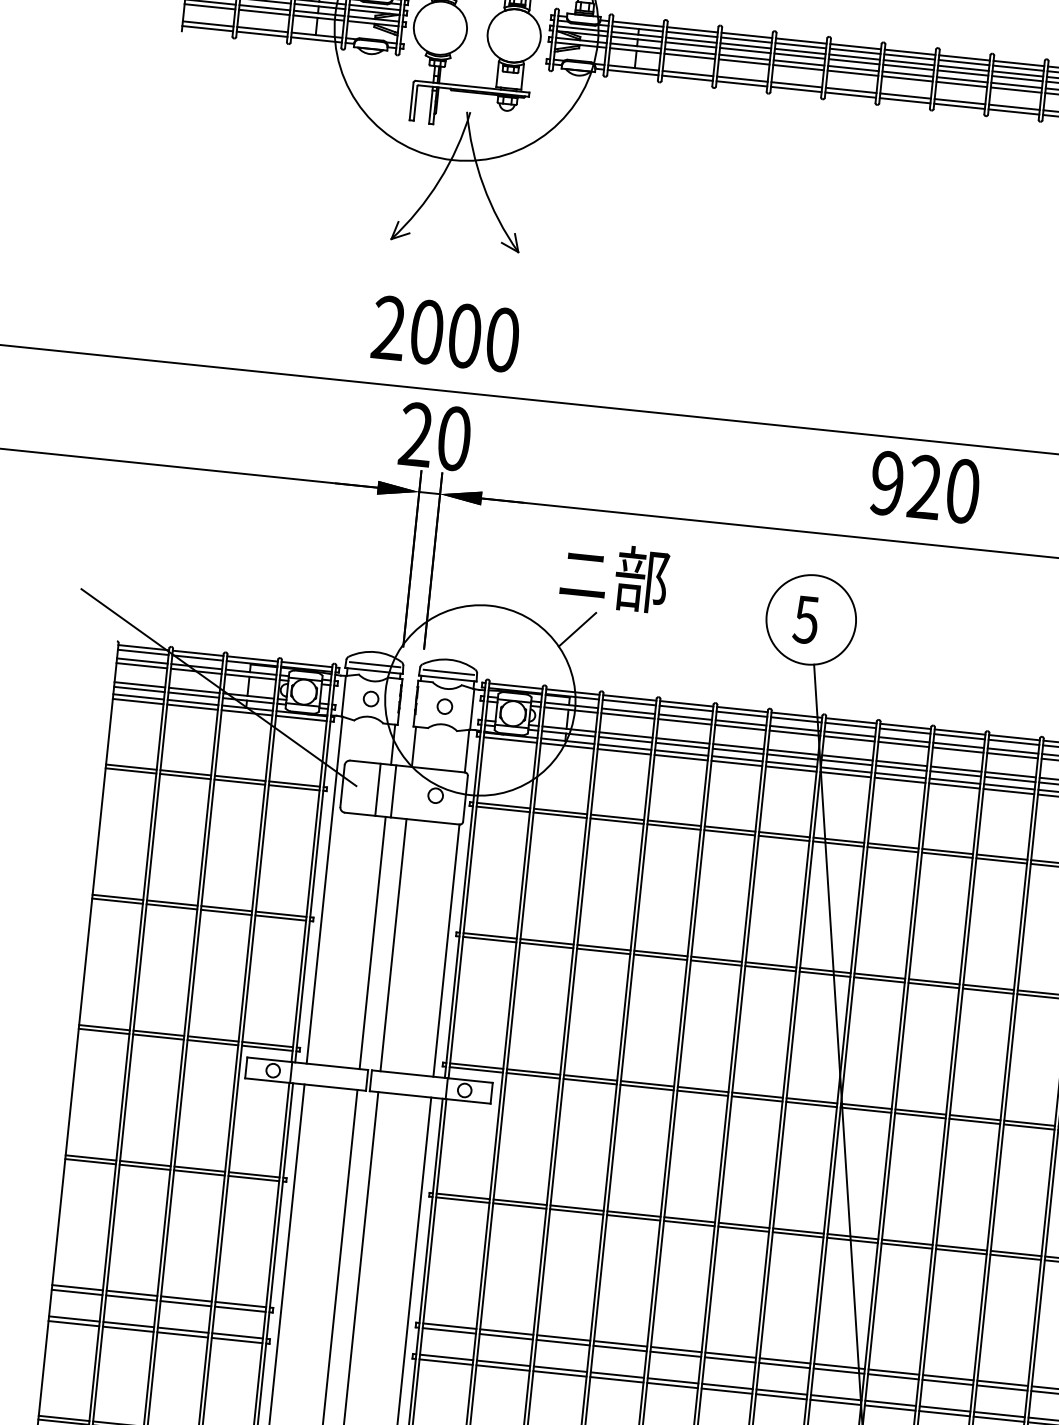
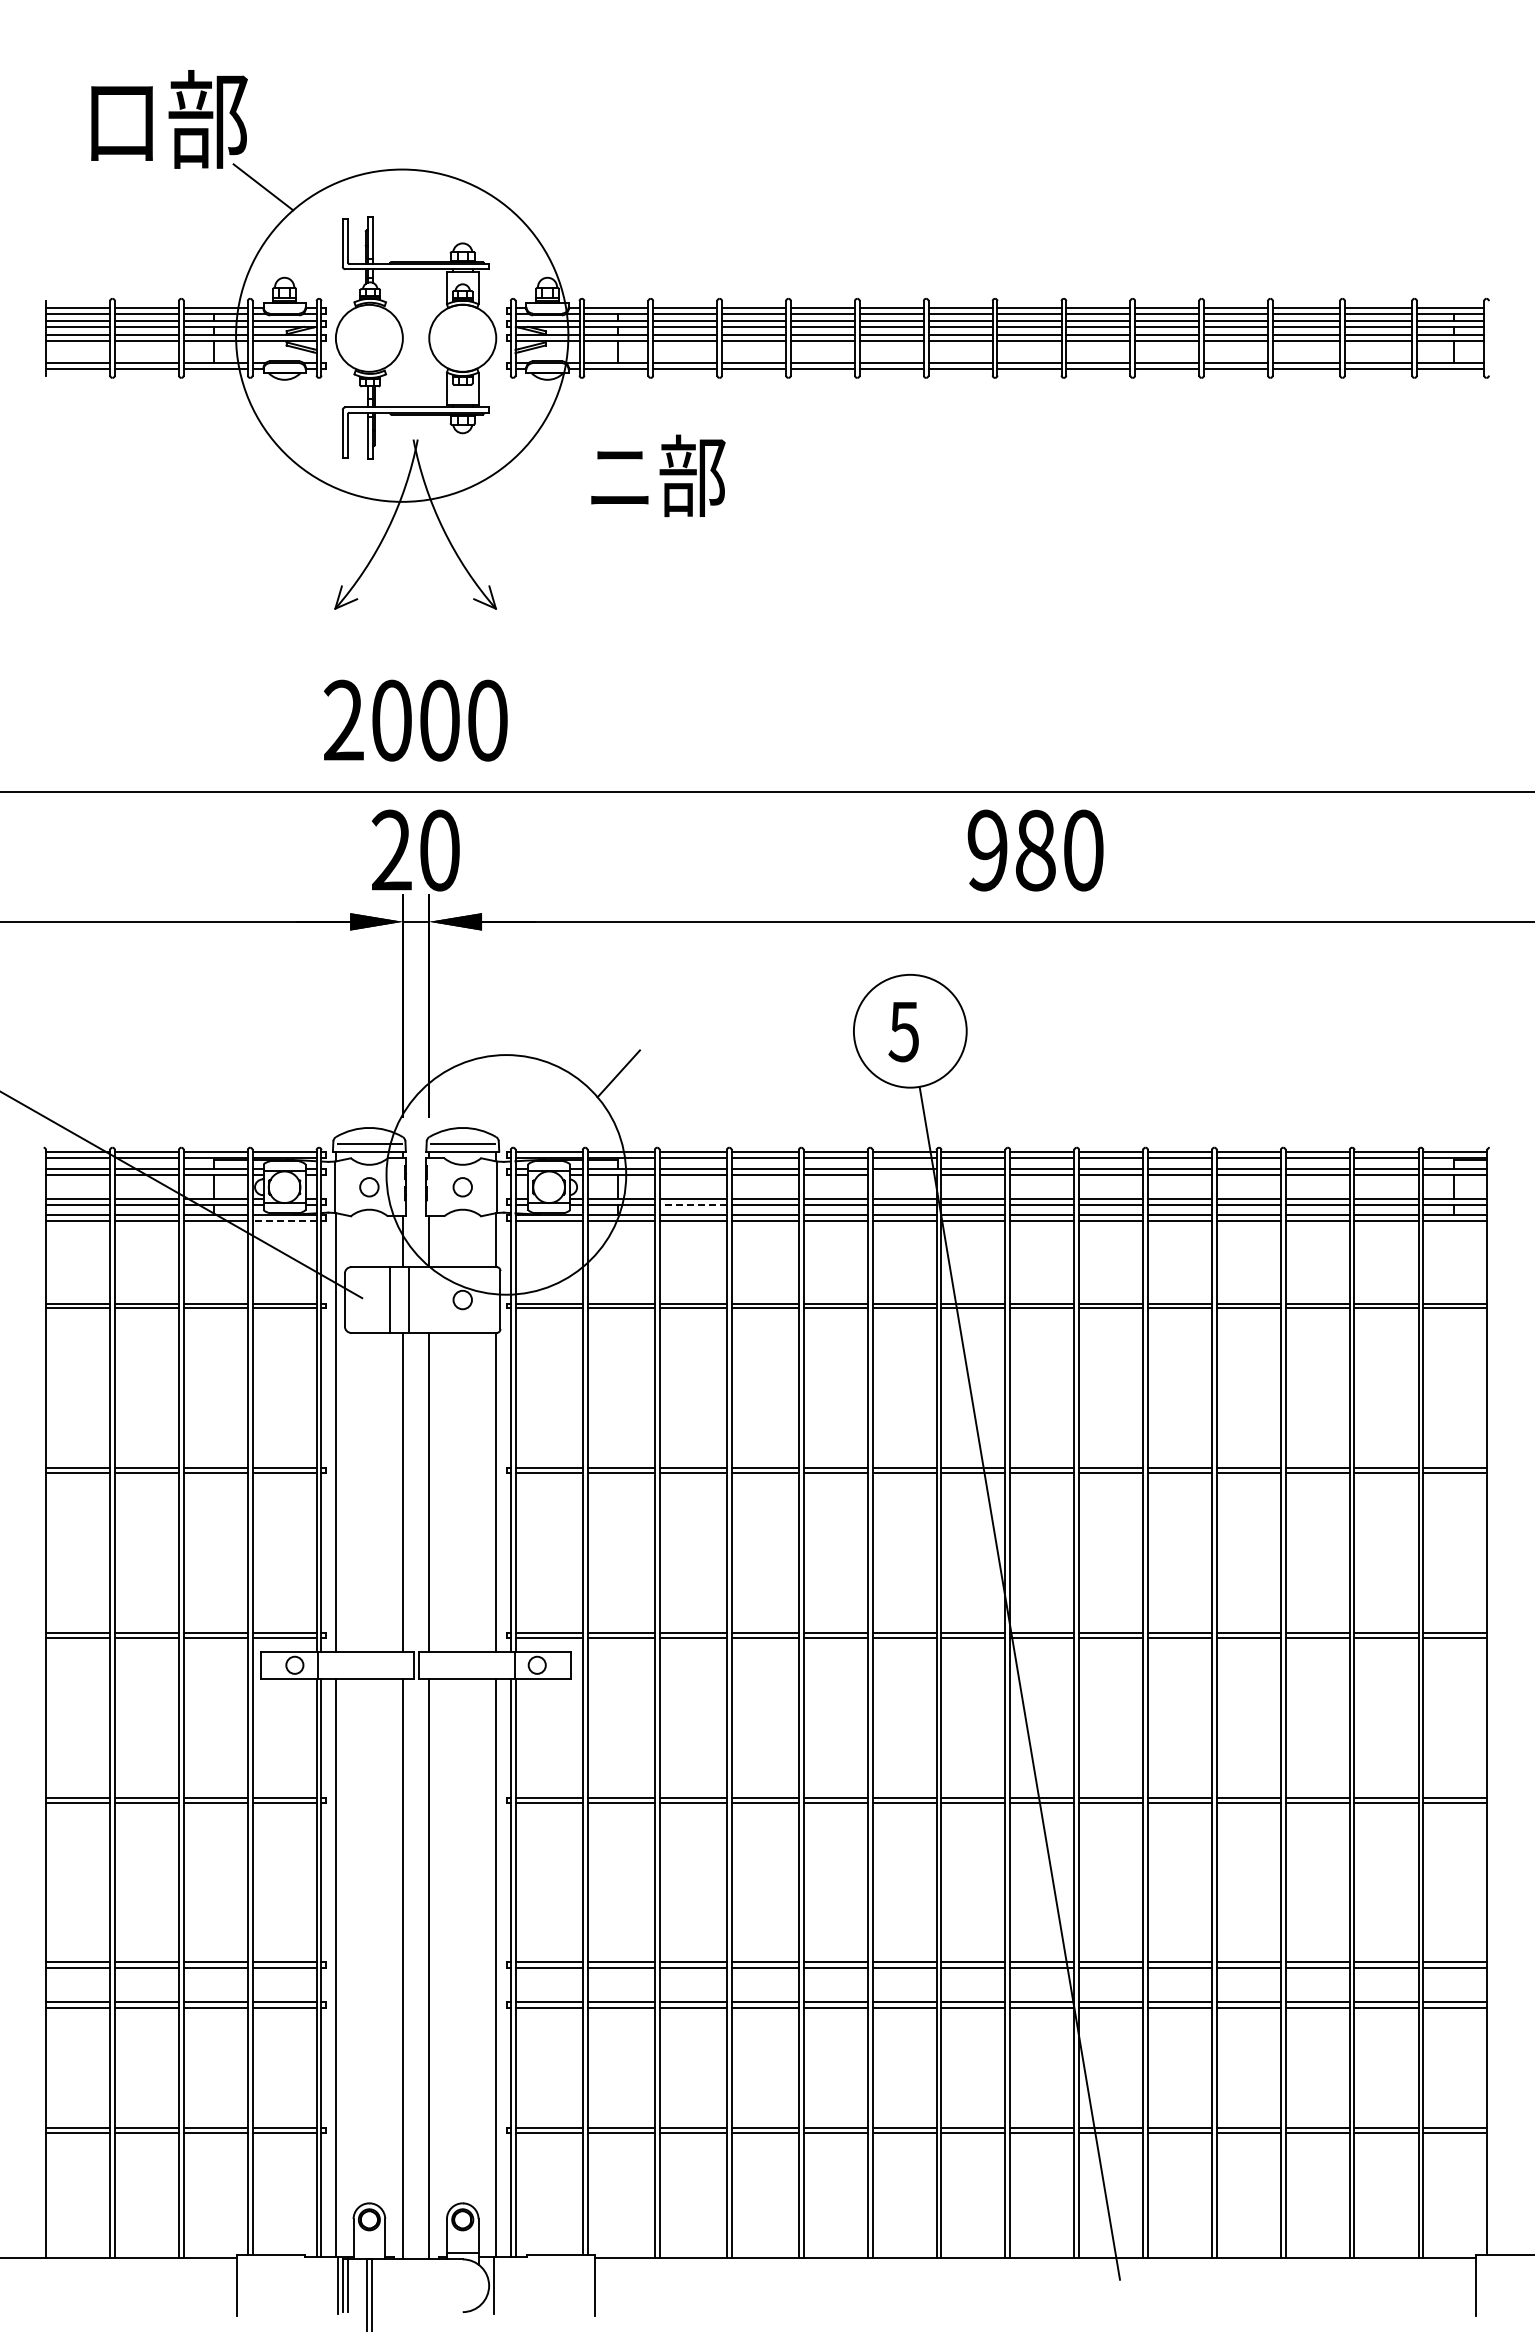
text: (924, 487) -> (1035, 850), 920 -> 980
text: (614, 576) -> (658, 475), moved
line: (301, 718) -> (284, 1220), solid -> dashed
line: (794, 733) -> (904, 1175), removed
line: (625, 739) -> (693, 1205), solid -> dashed

